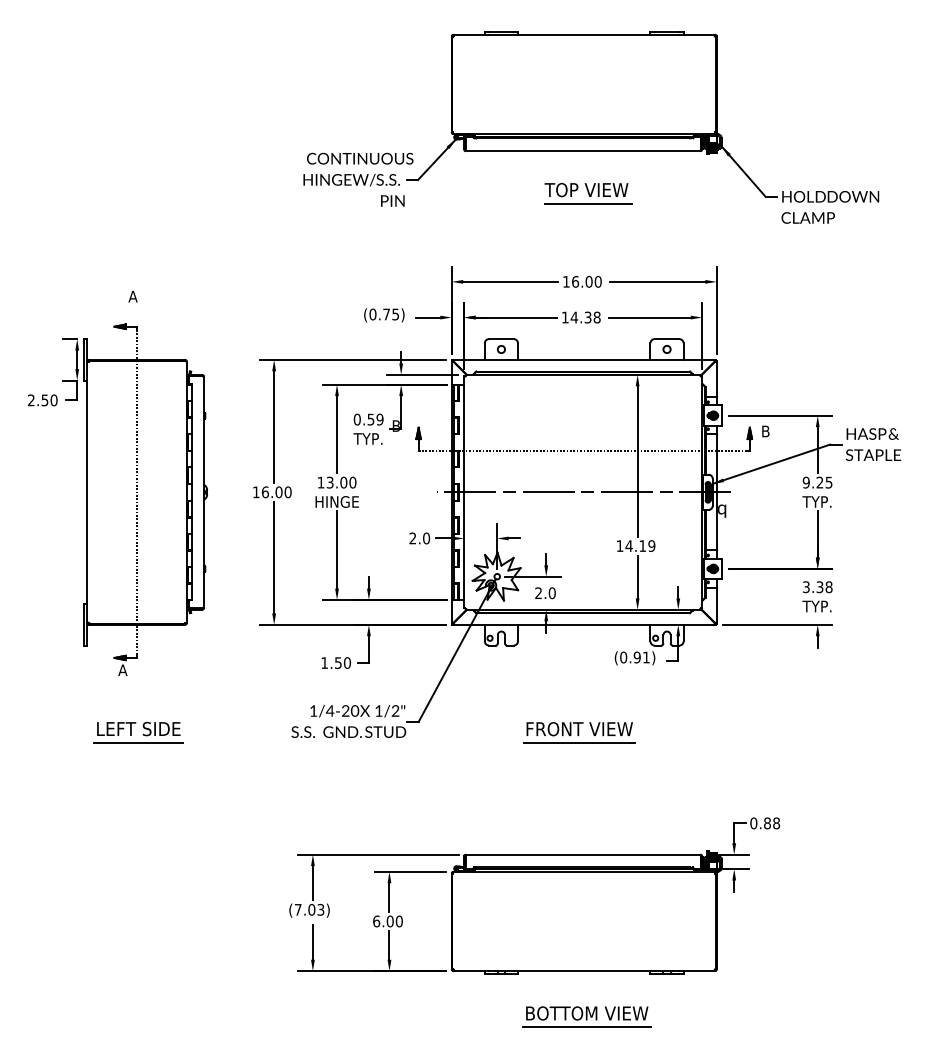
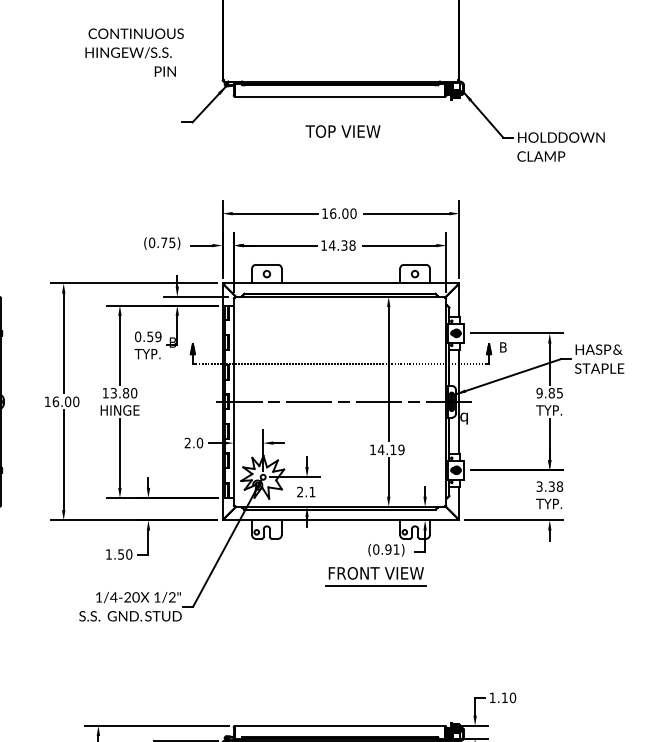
text: (358, 179) -> (134, 52), moved
line: (588, 203) -> (344, 143), removed
text: (343, 482) -> (125, 393), 13.00 -> 13.80
text: (819, 482) -> (551, 393), 9.25 -> 9.85
text: (551, 593) -> (311, 492), 2.0 -> 2.1
part: (579, 732) -> (376, 576), moved
text: (765, 823) -> (503, 697), 0.88 -> 1.10

